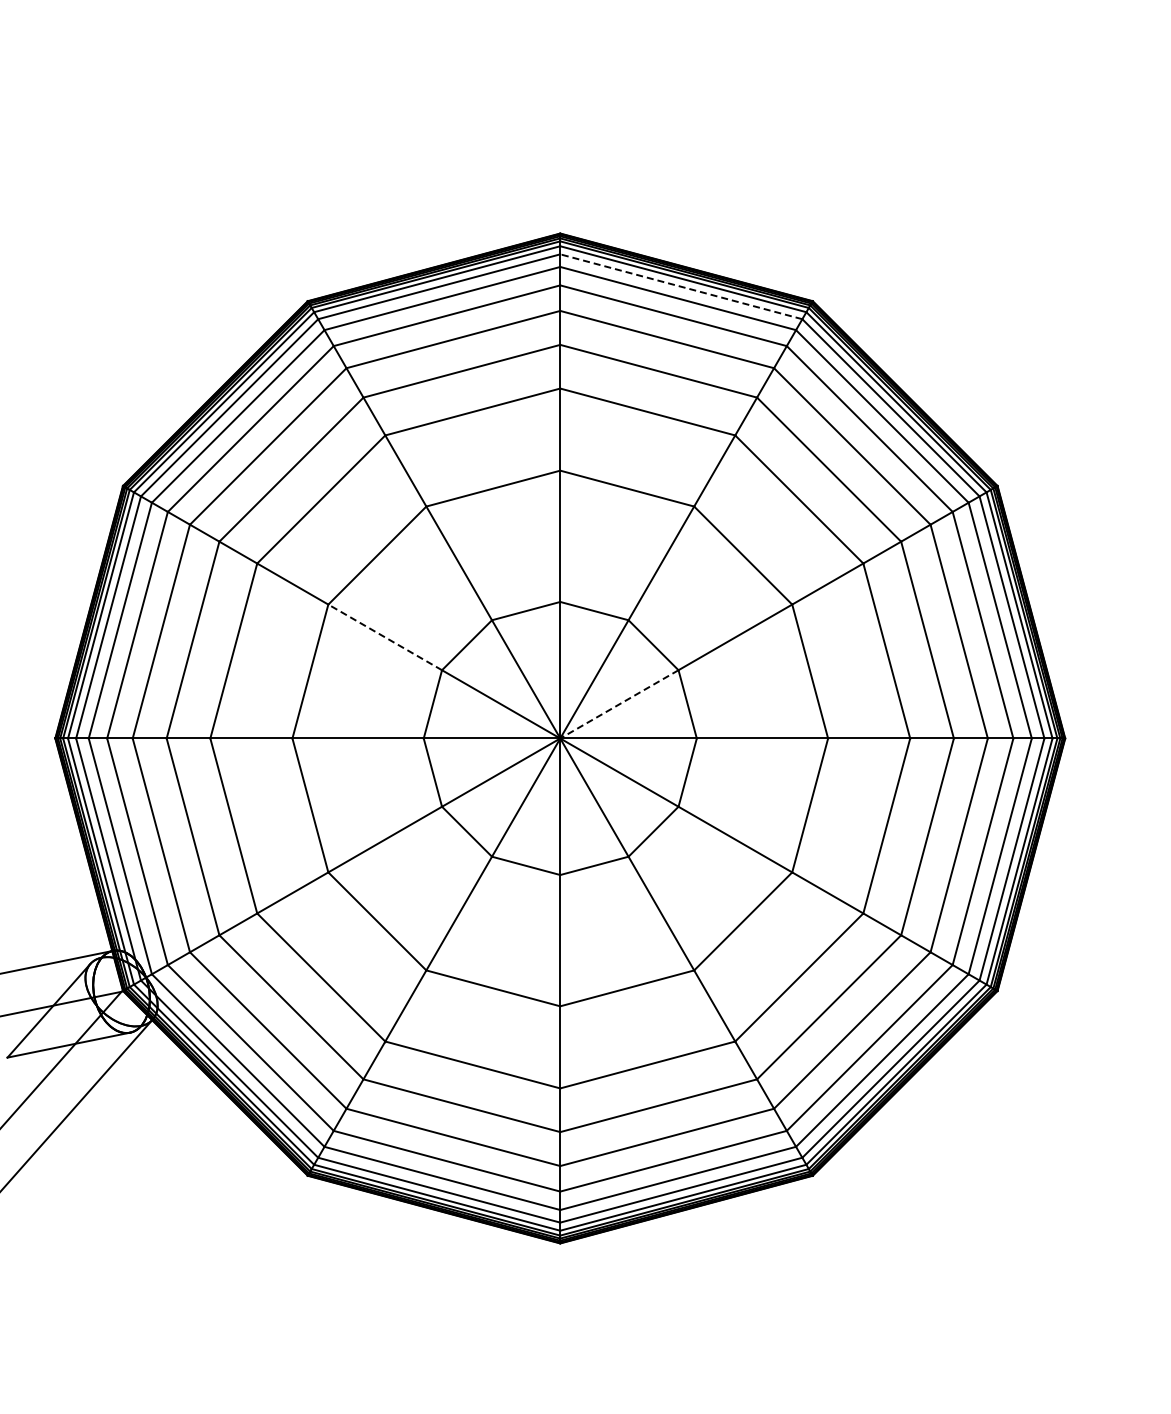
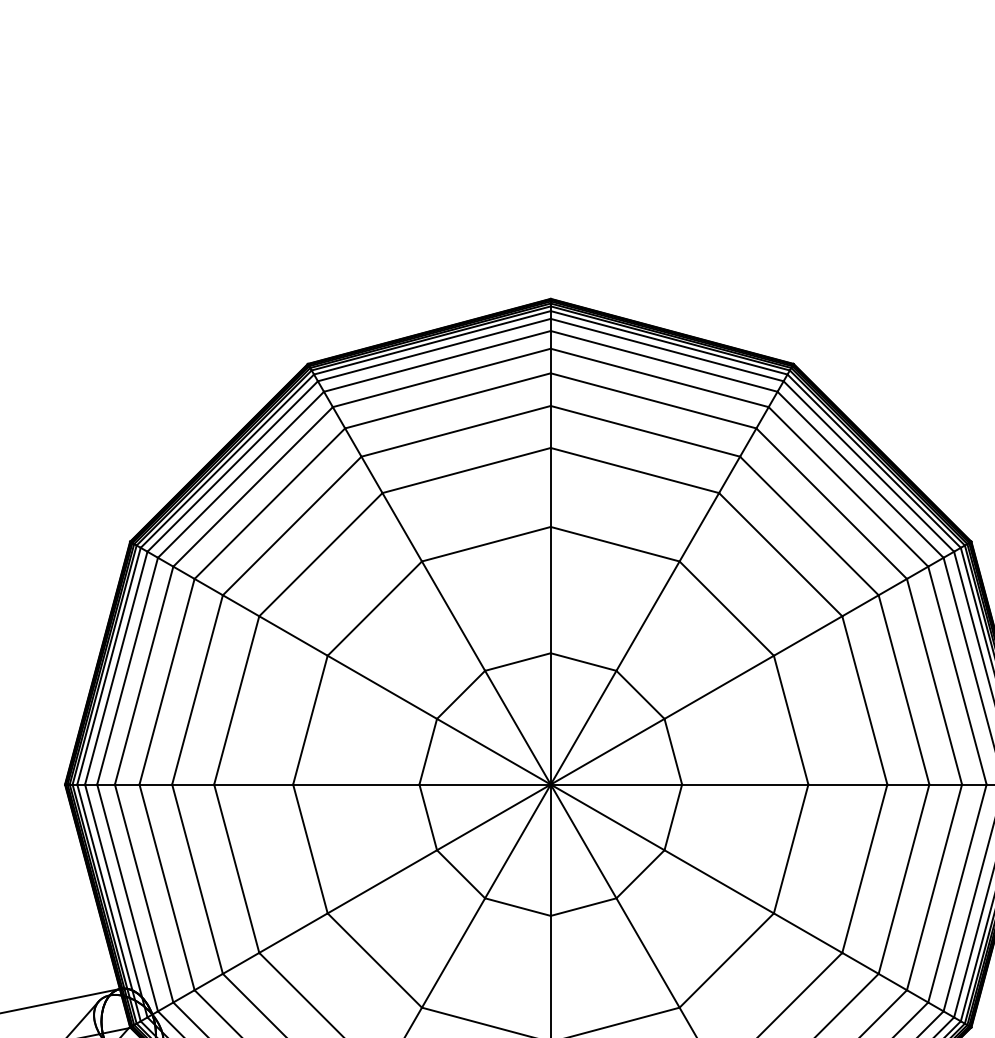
line: (680, 286) -> (666, 349), dashed -> solid
line: (385, 637) -> (382, 687), dashed -> solid
line: (618, 704) -> (606, 751), dashed -> solid

